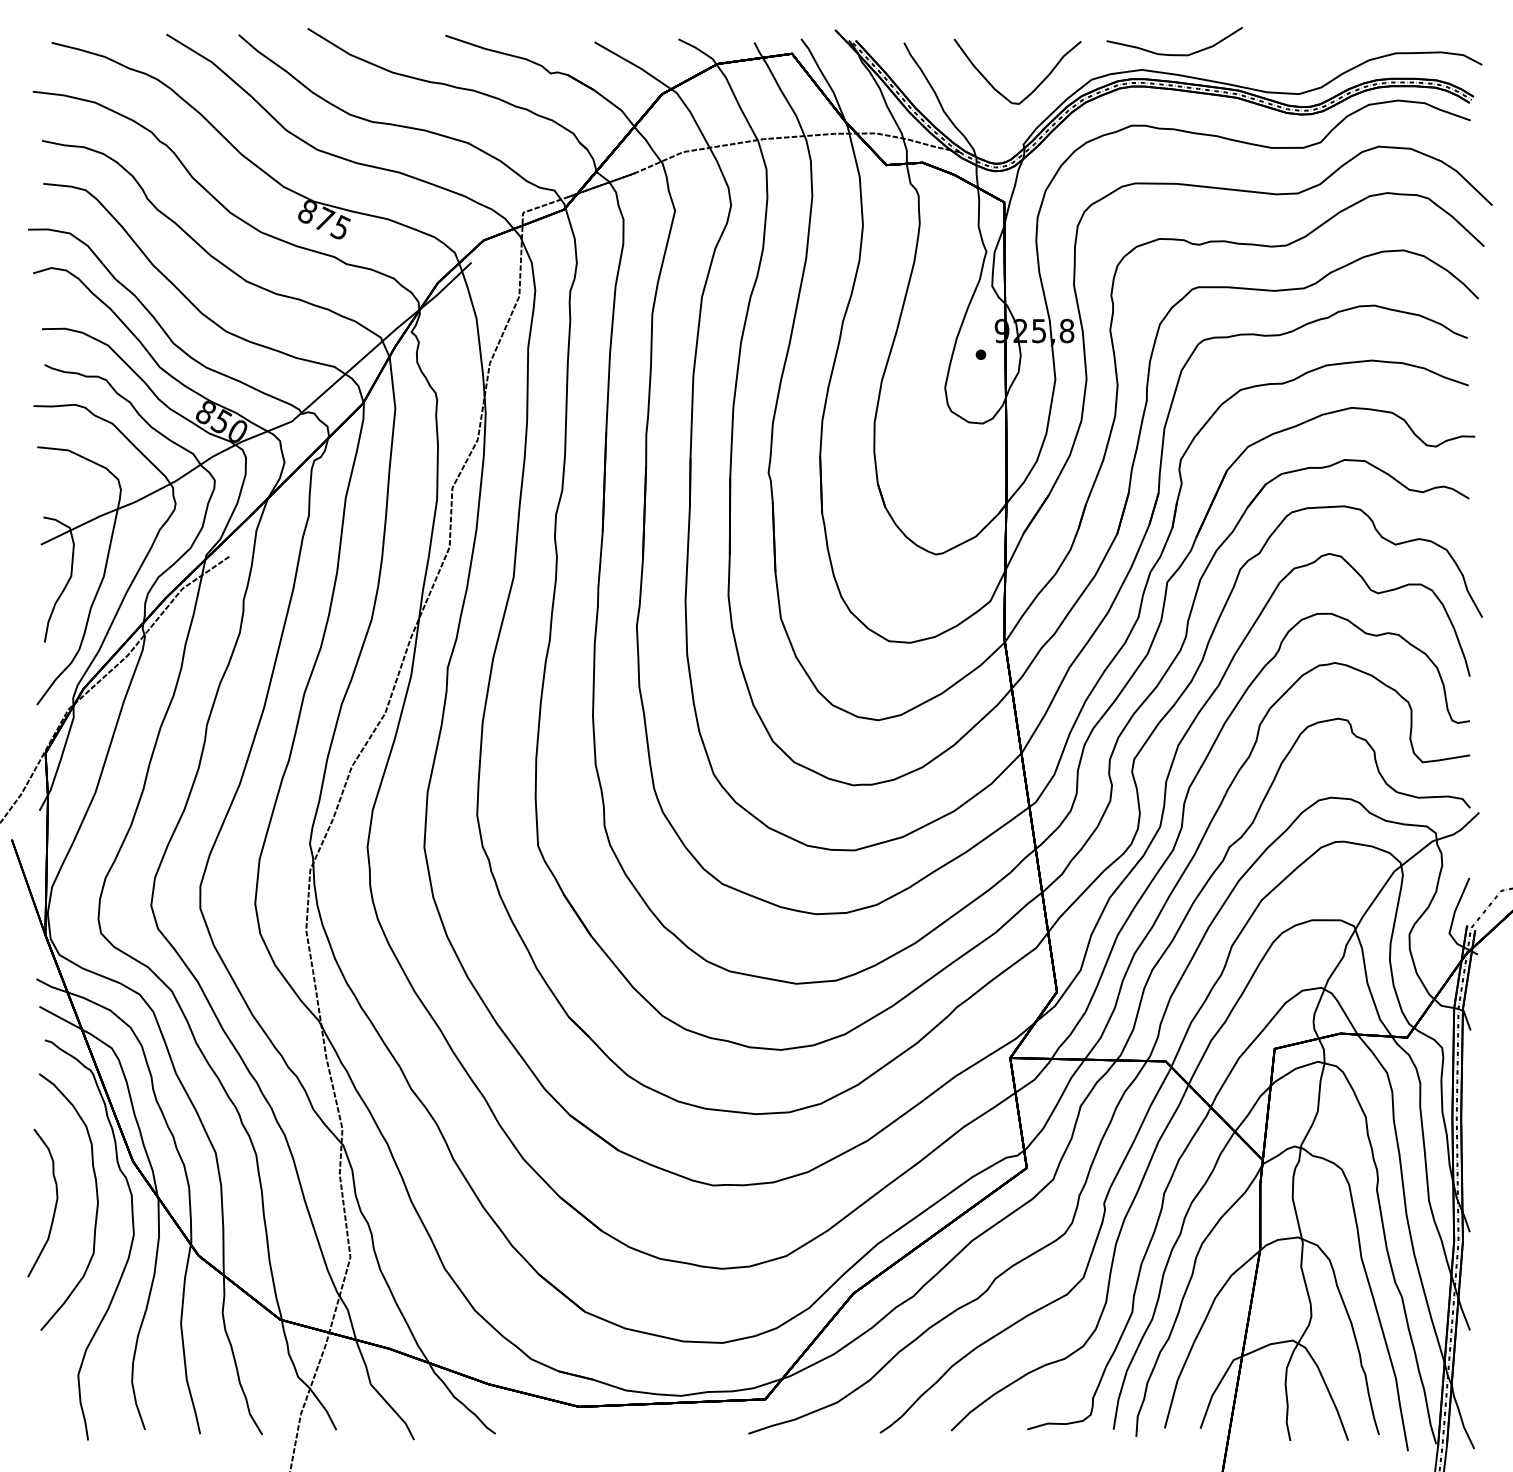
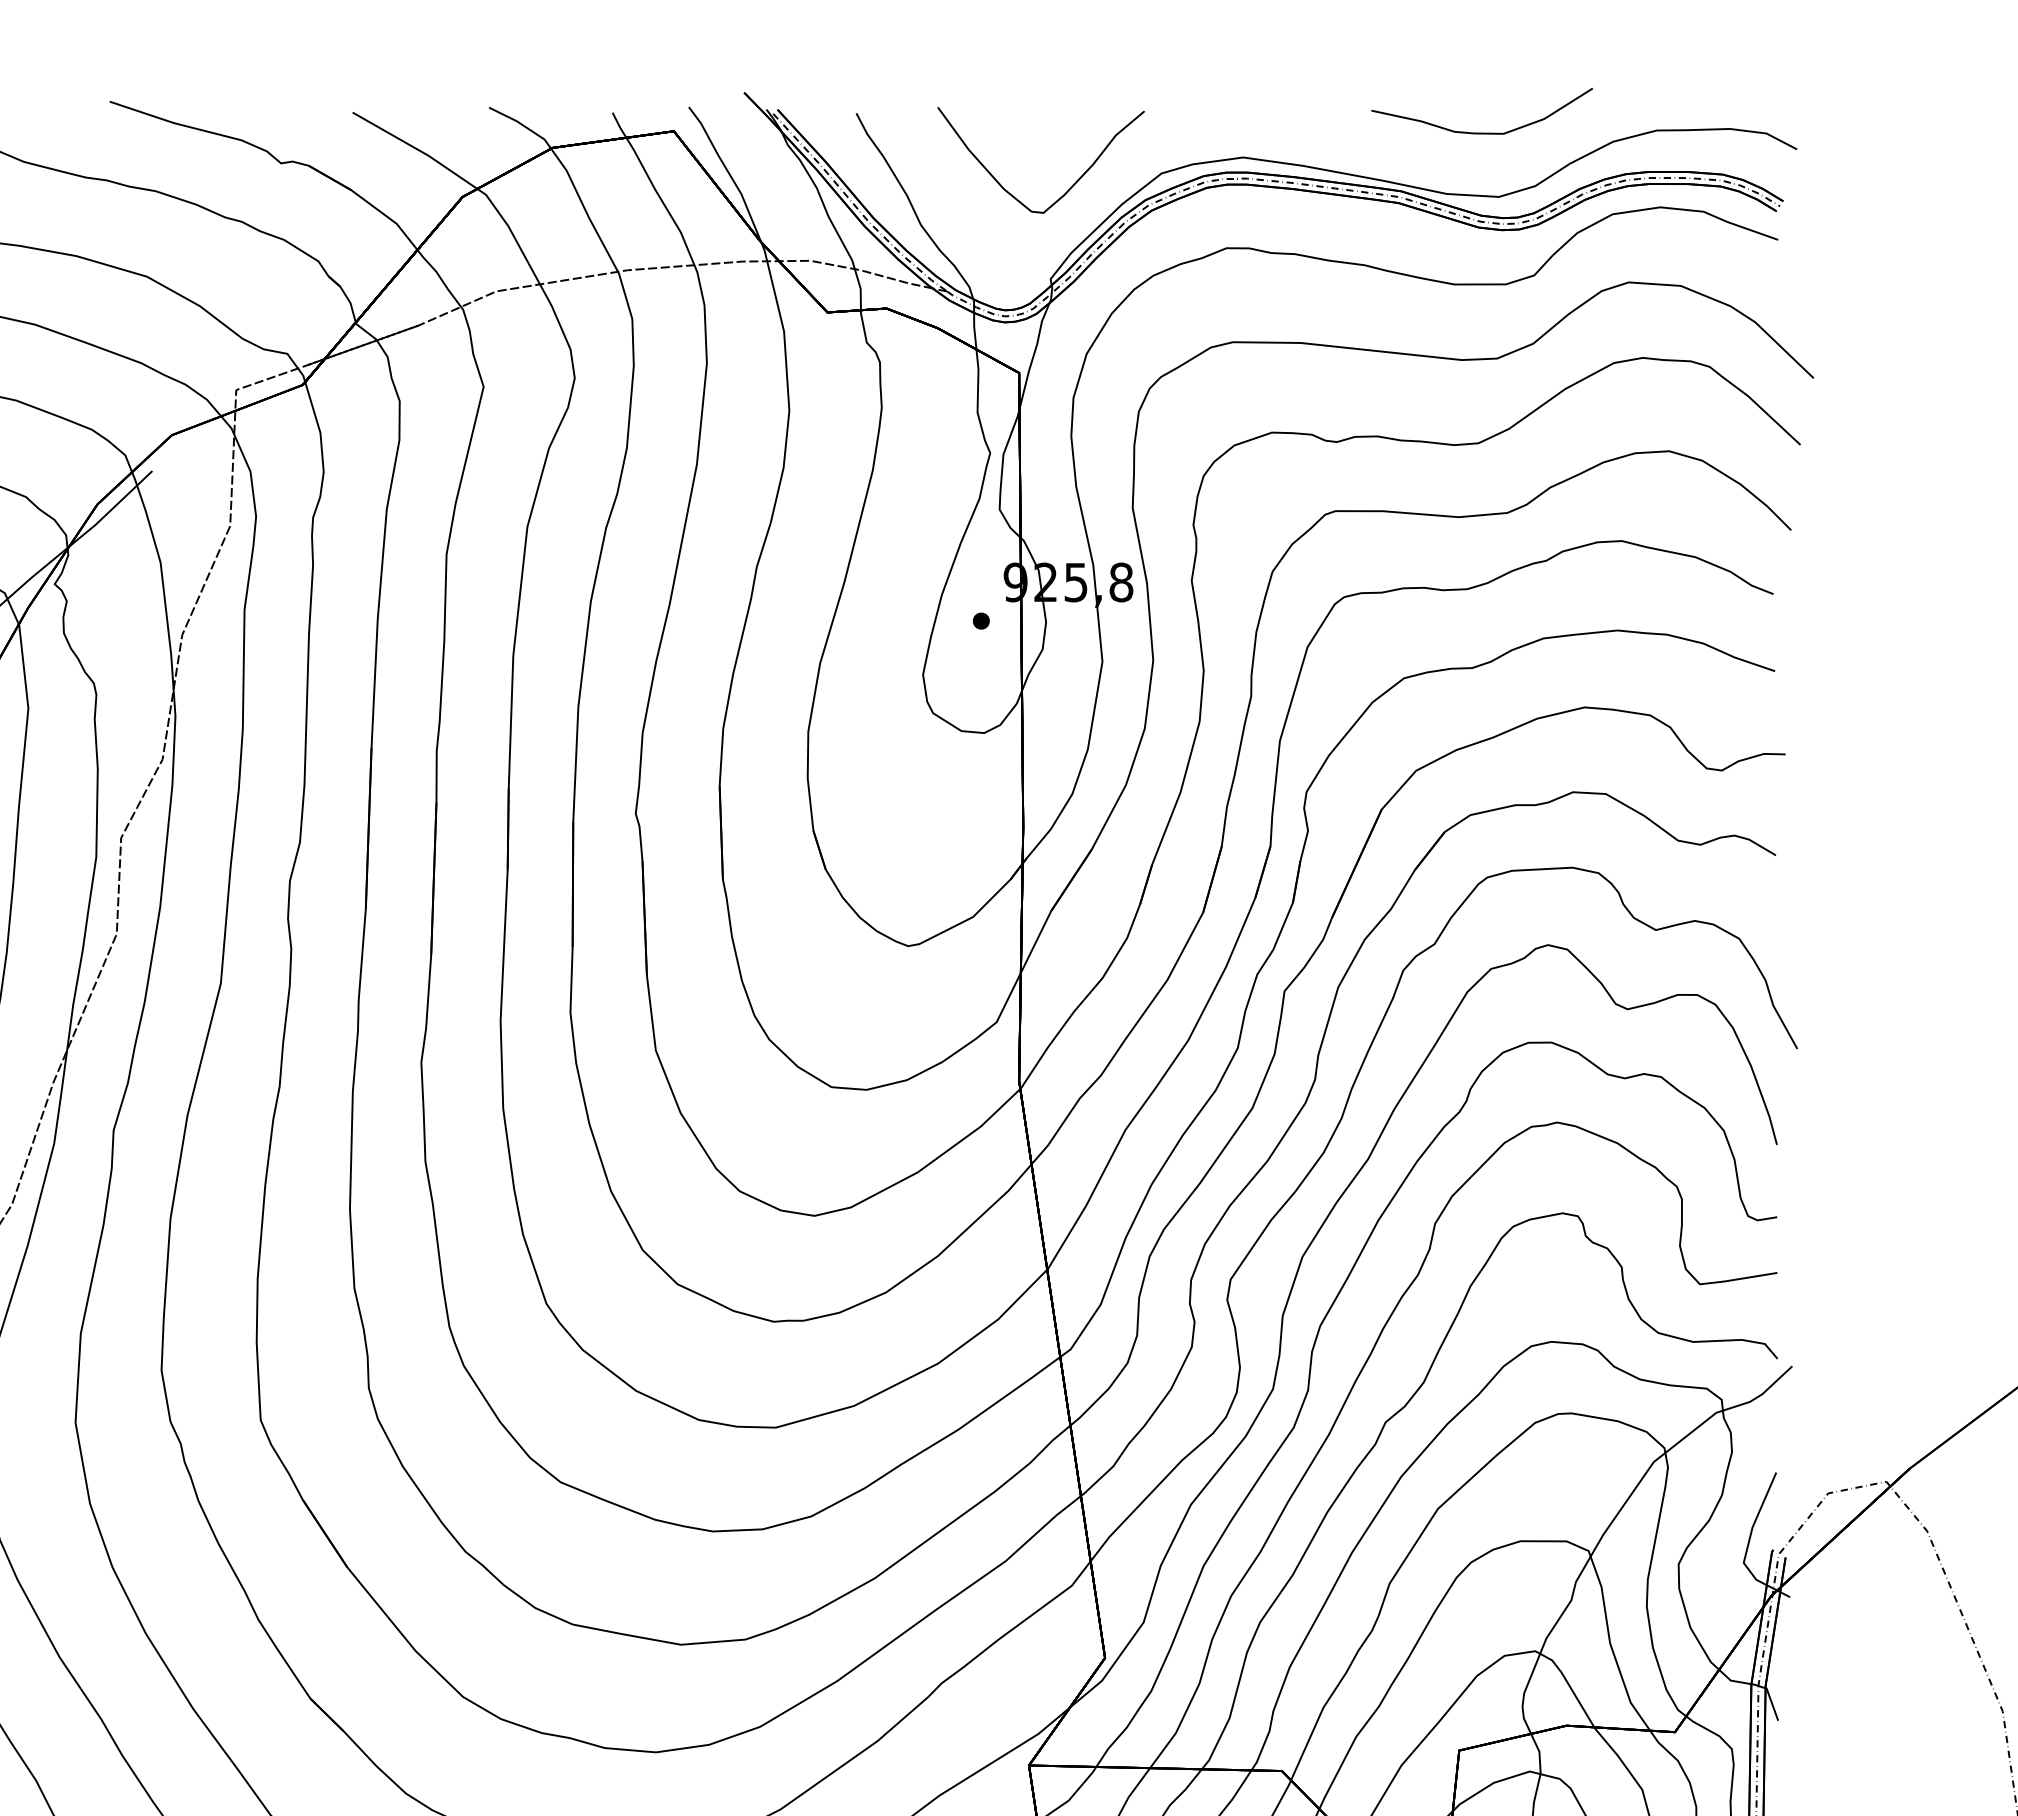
curve: (1174, 54) -> (1481, 132), moved

